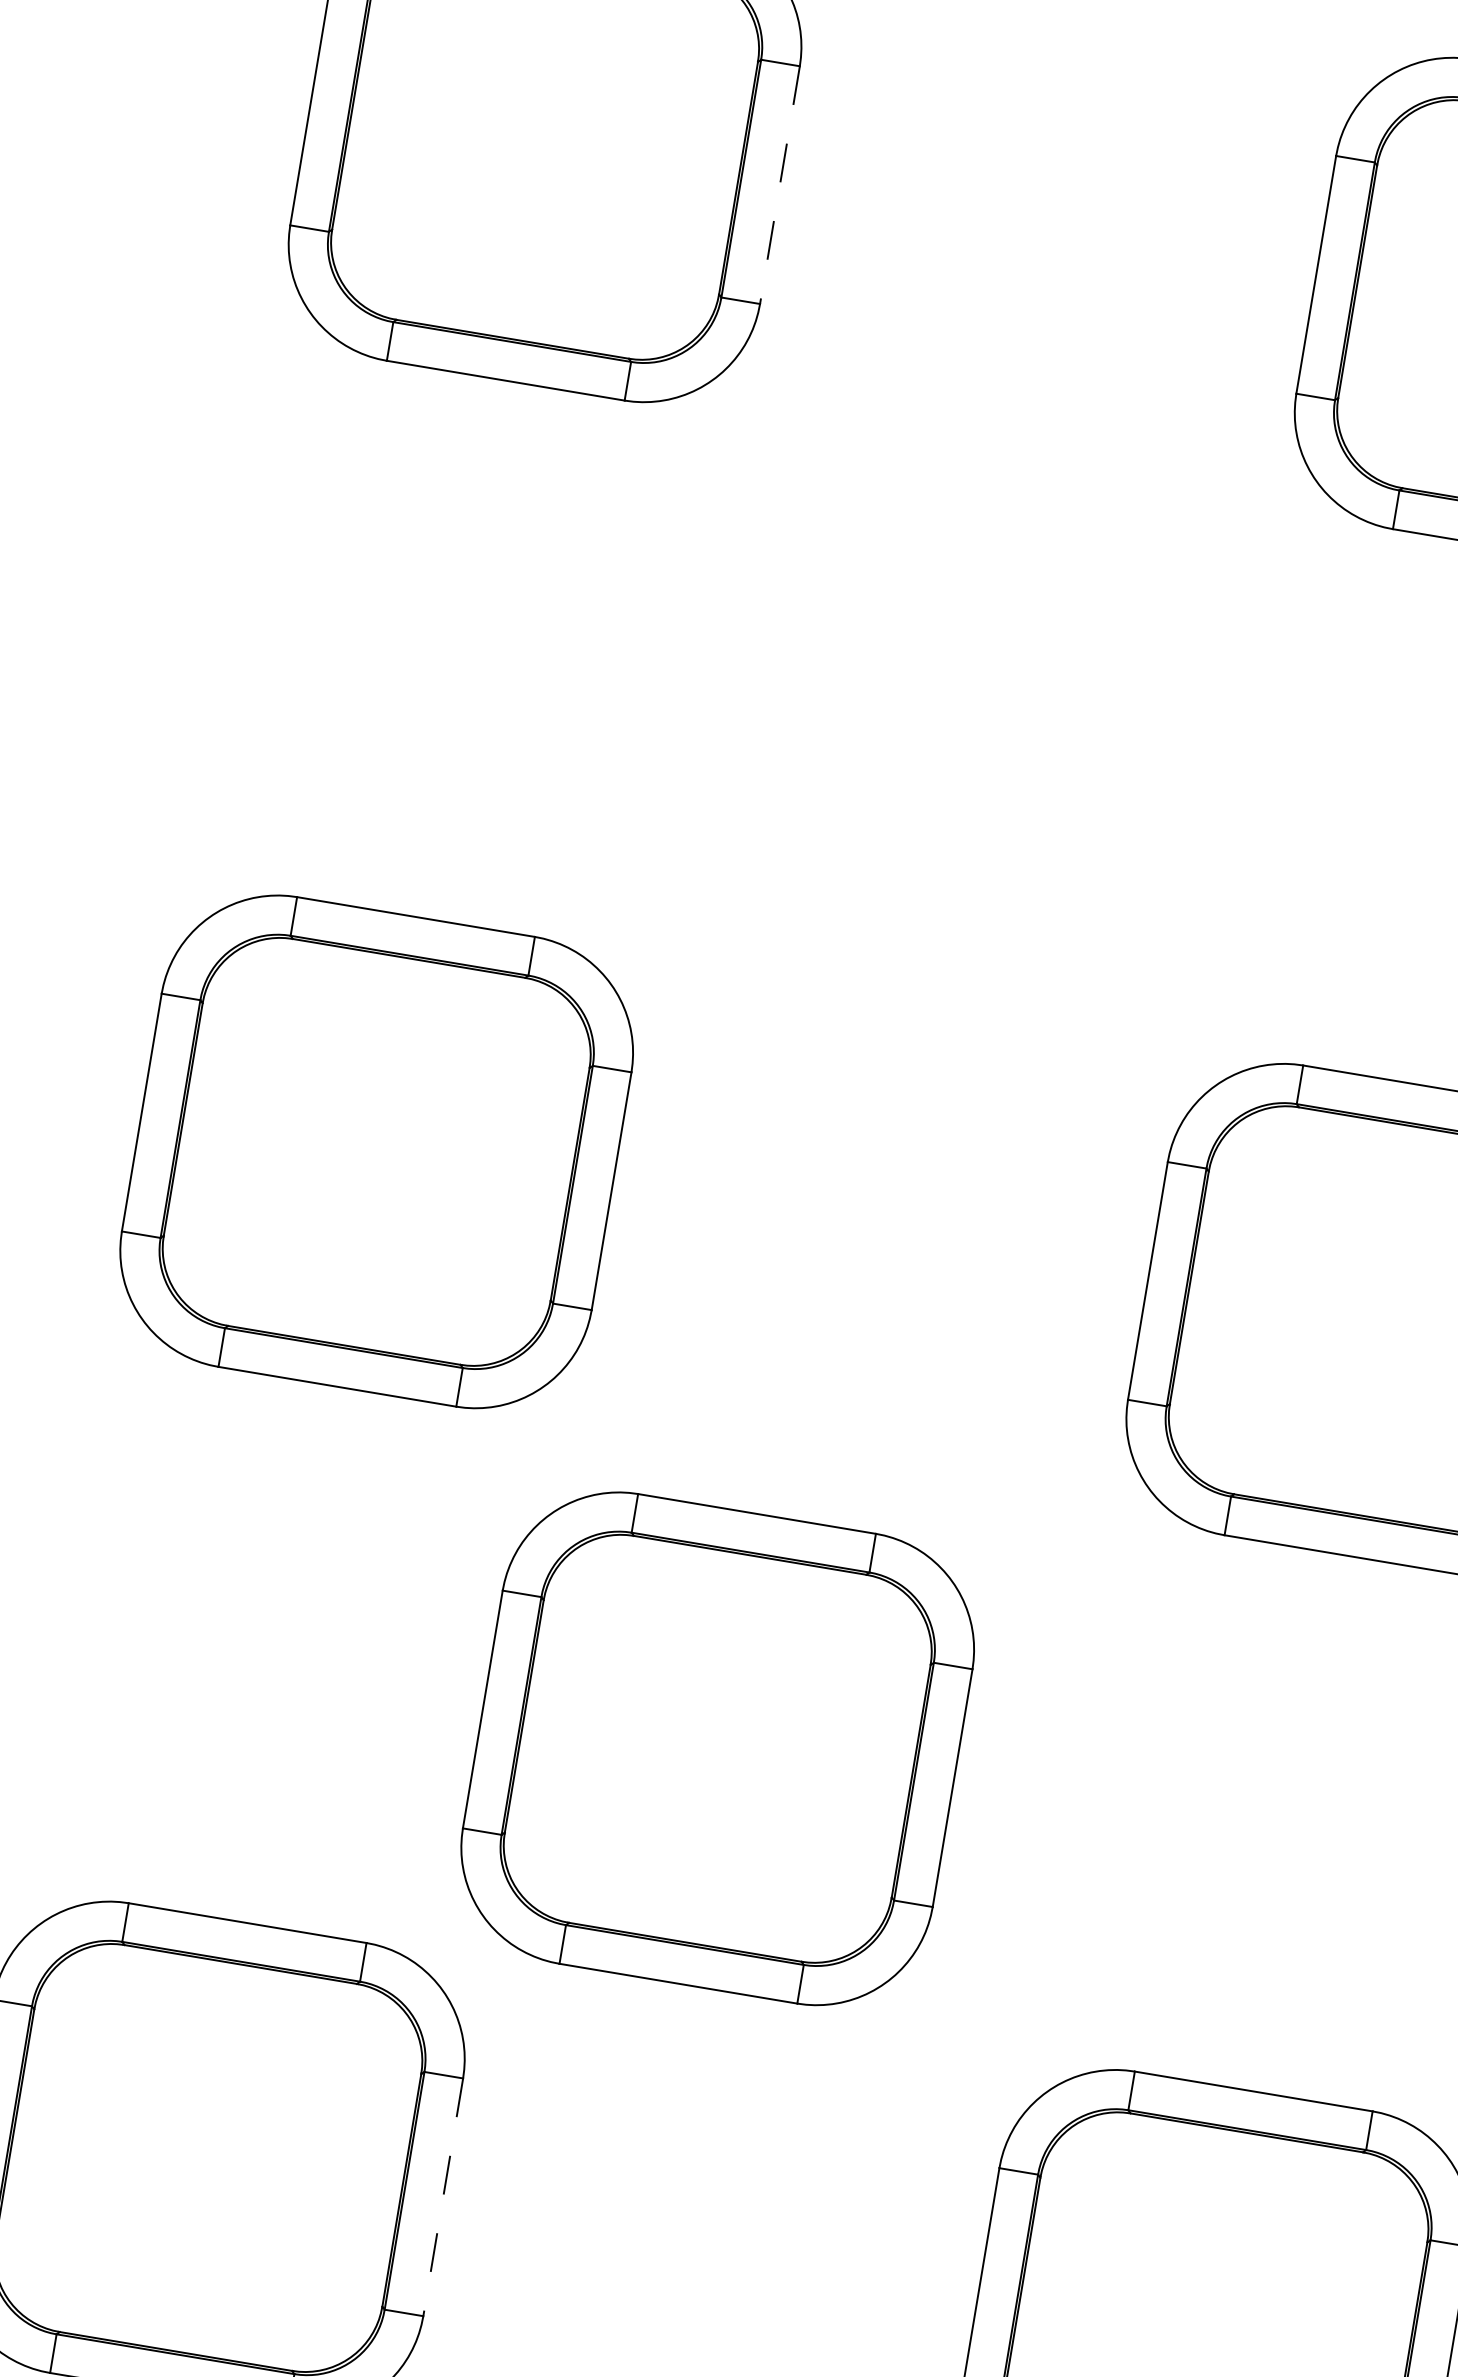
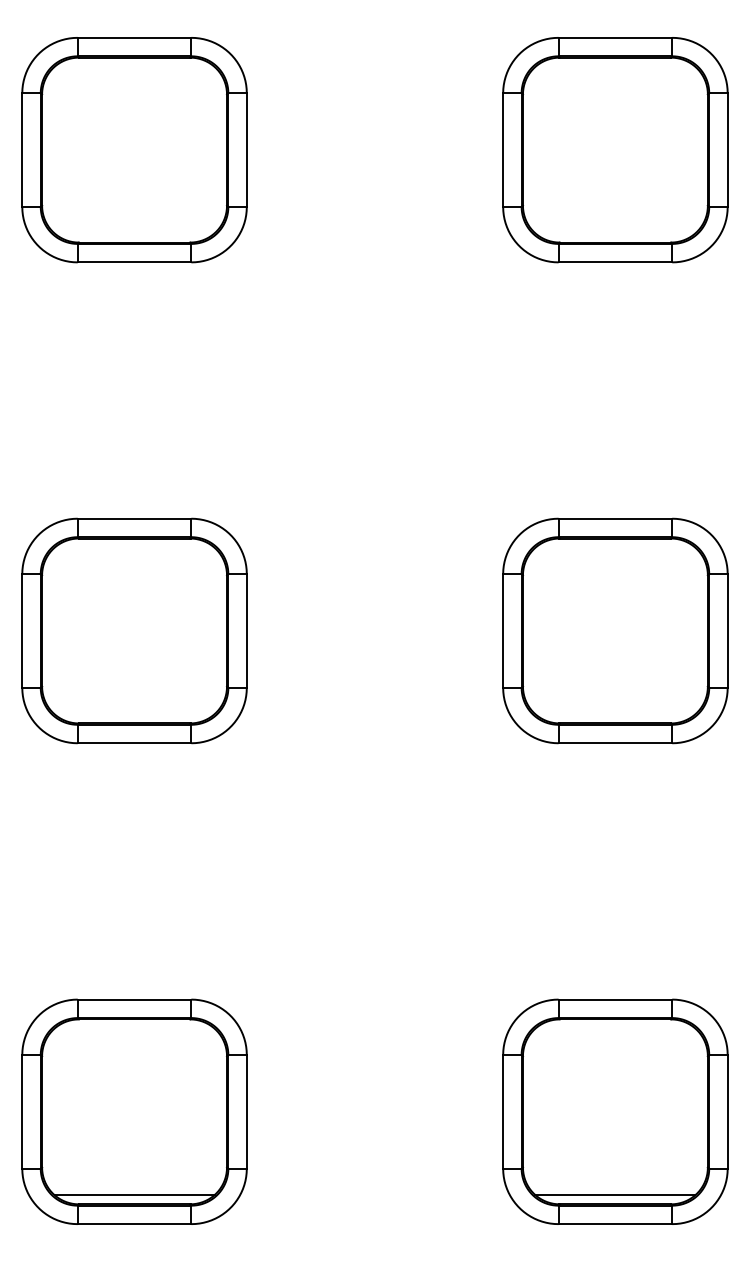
line: (779, 185) -> (246, 150), dashed -> solid
part: (717, 1747) -> (339, 881), removed
line: (442, 2196) -> (246, 1111), dashed -> solid
line: (178, 2332) -> (134, 1195), added

